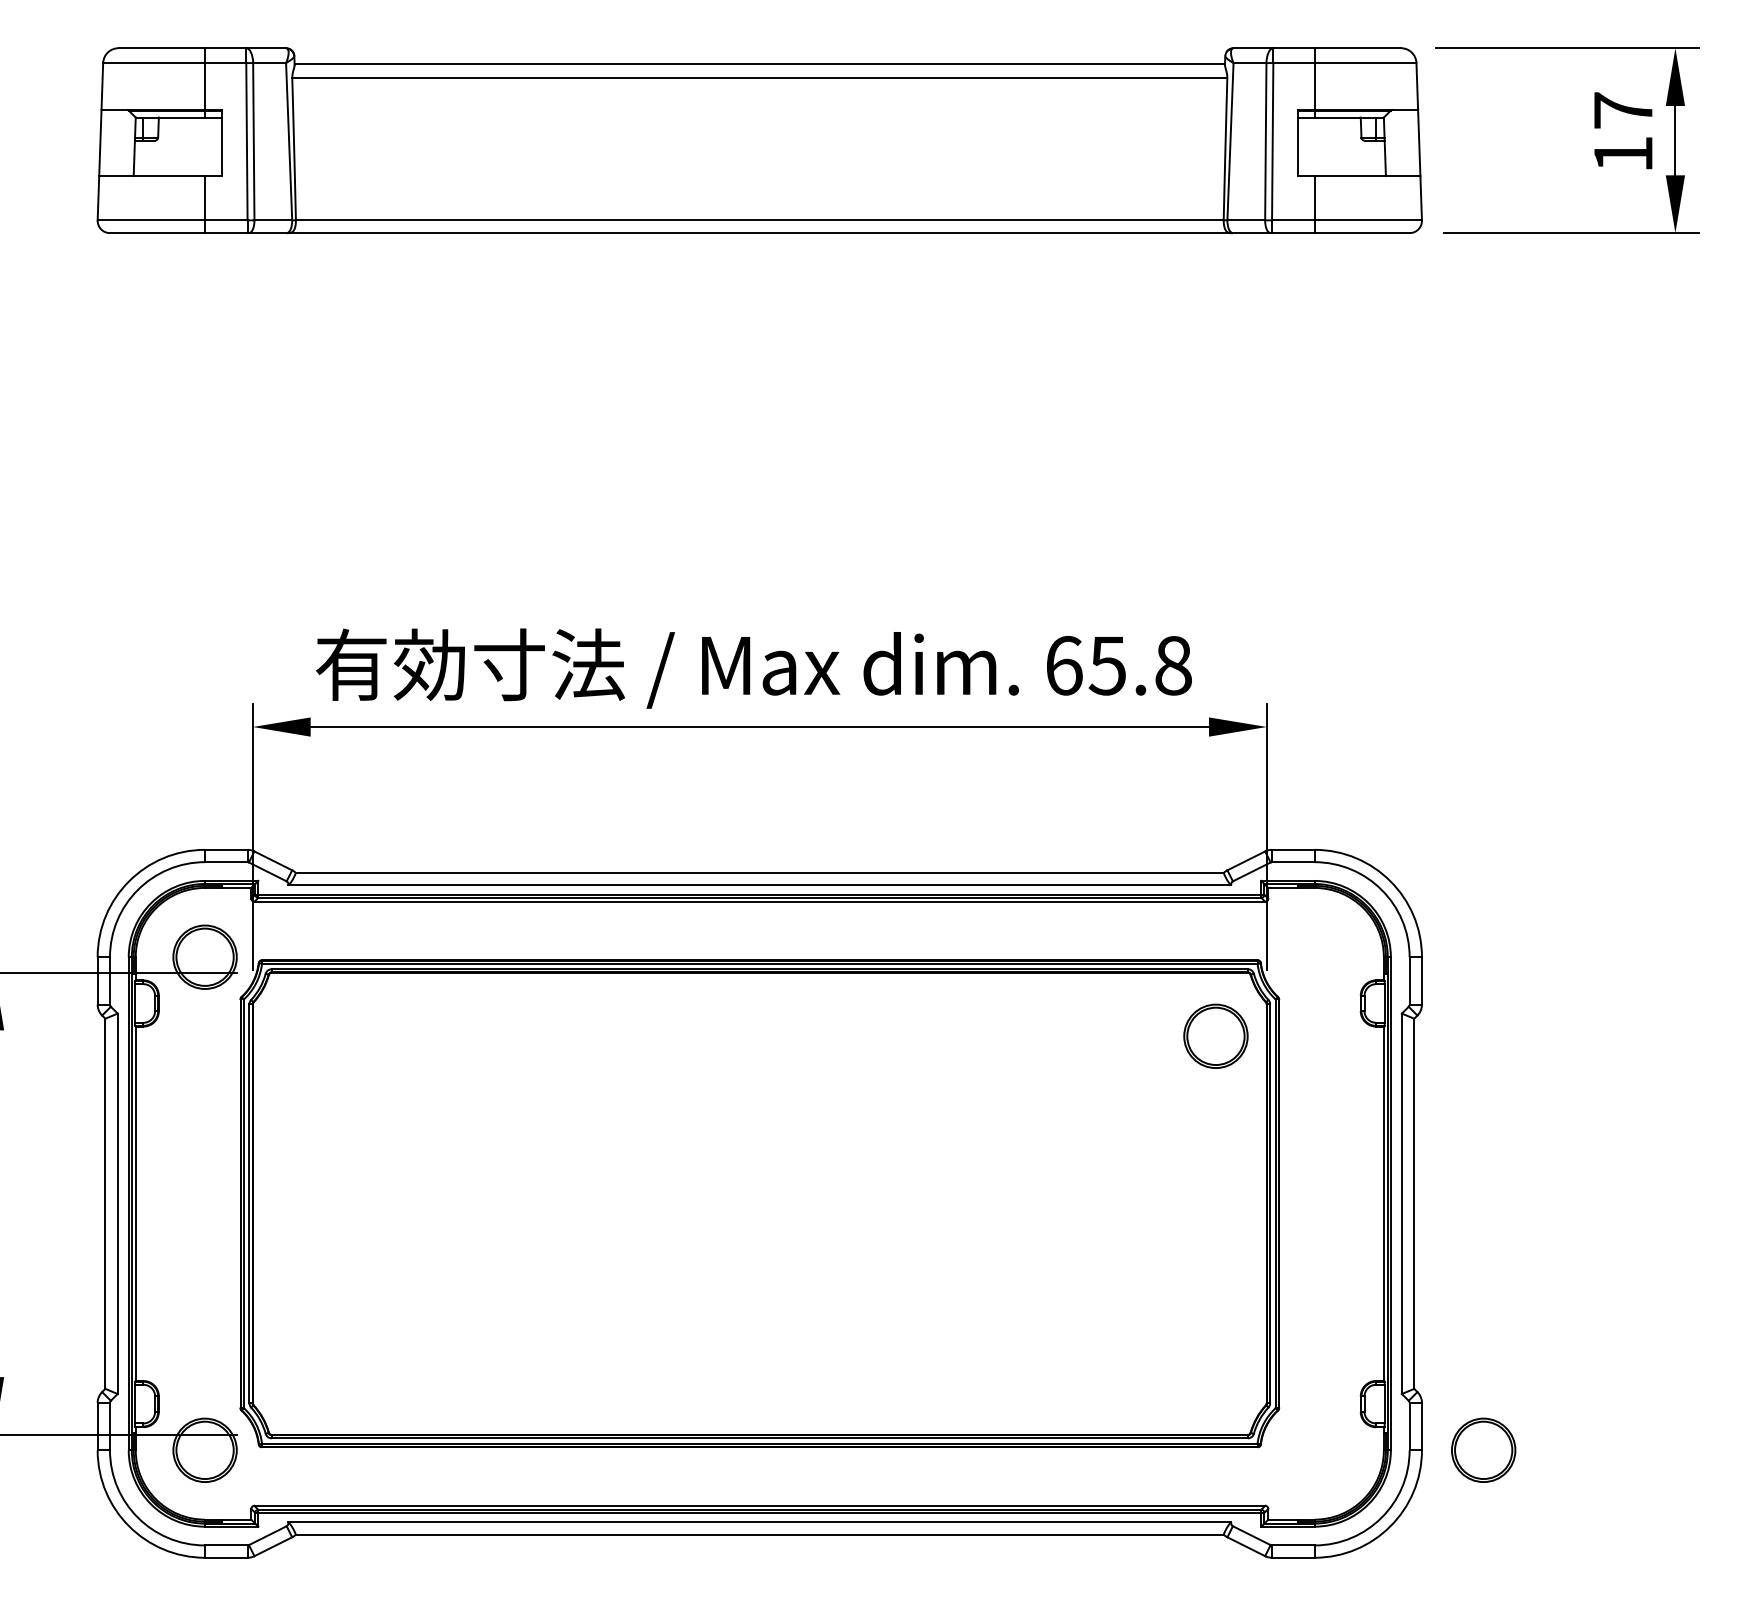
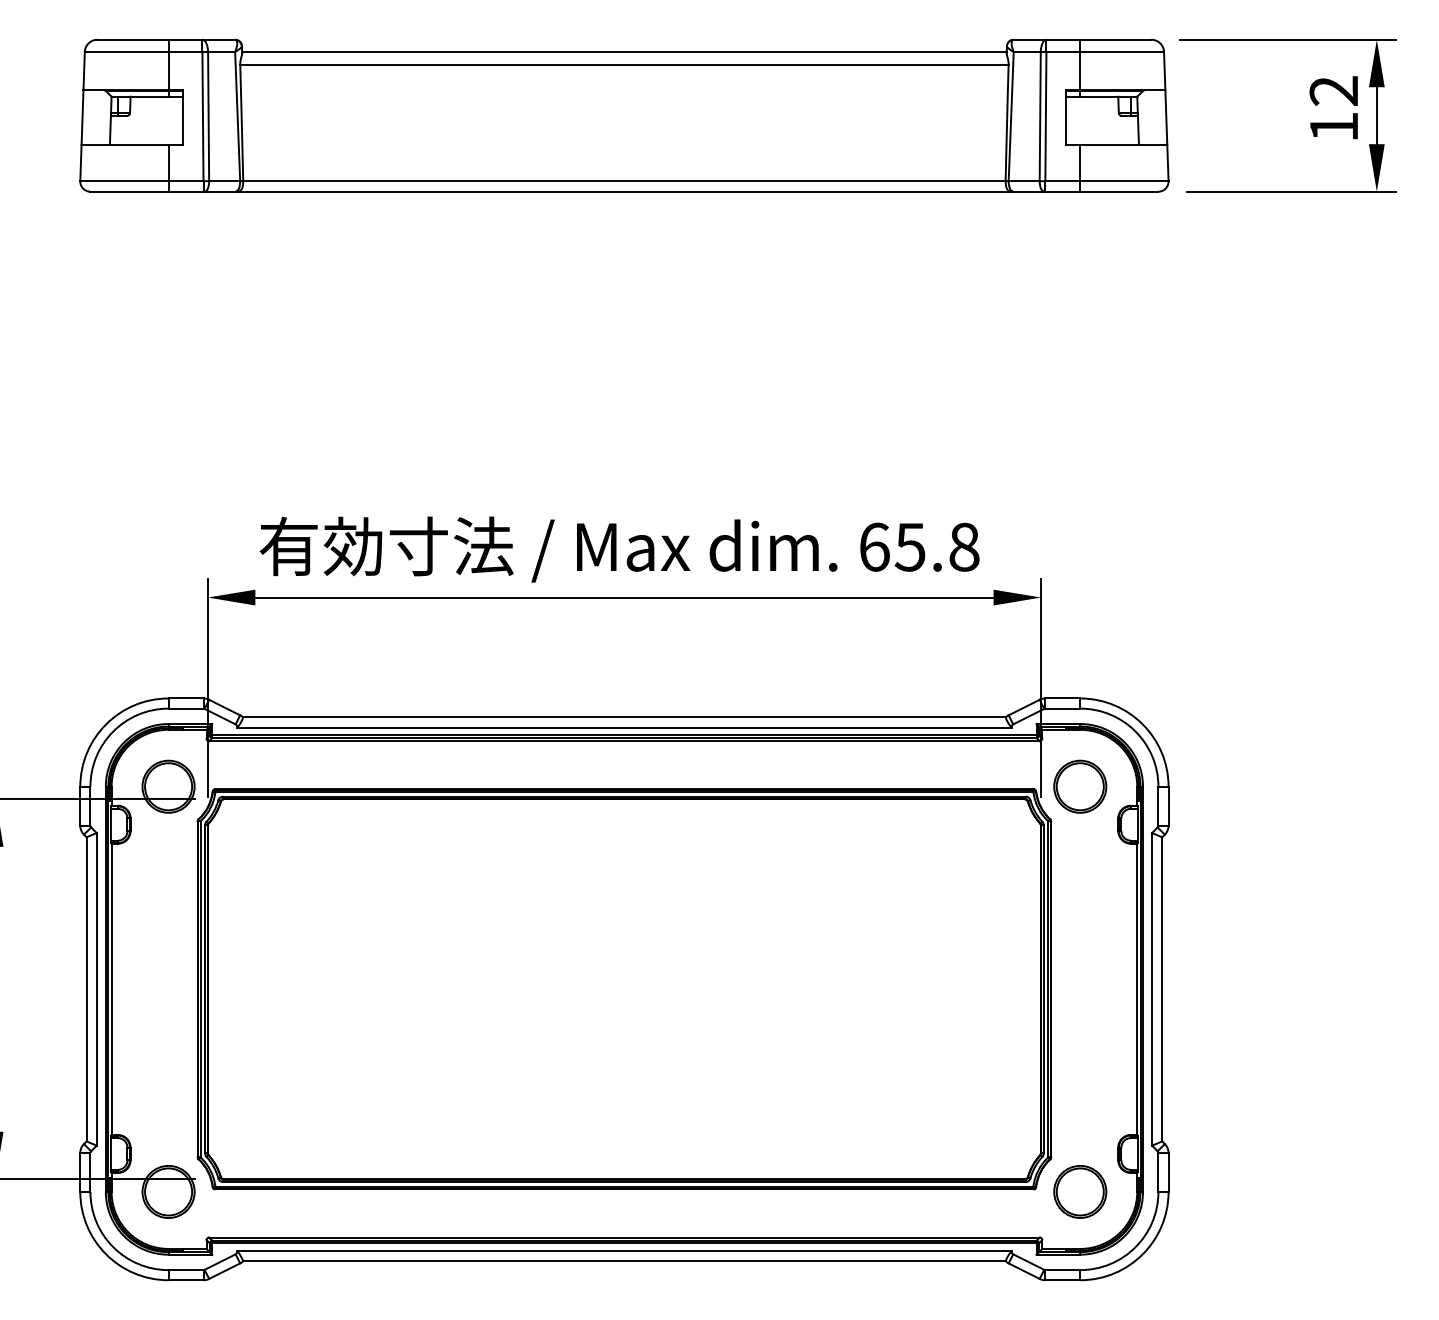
text: (1622, 111) -> (1333, 91), 17 -> 12
part: (1216, 1036) -> (1080, 786), moved
part: (1483, 1449) -> (1080, 1191), moved

